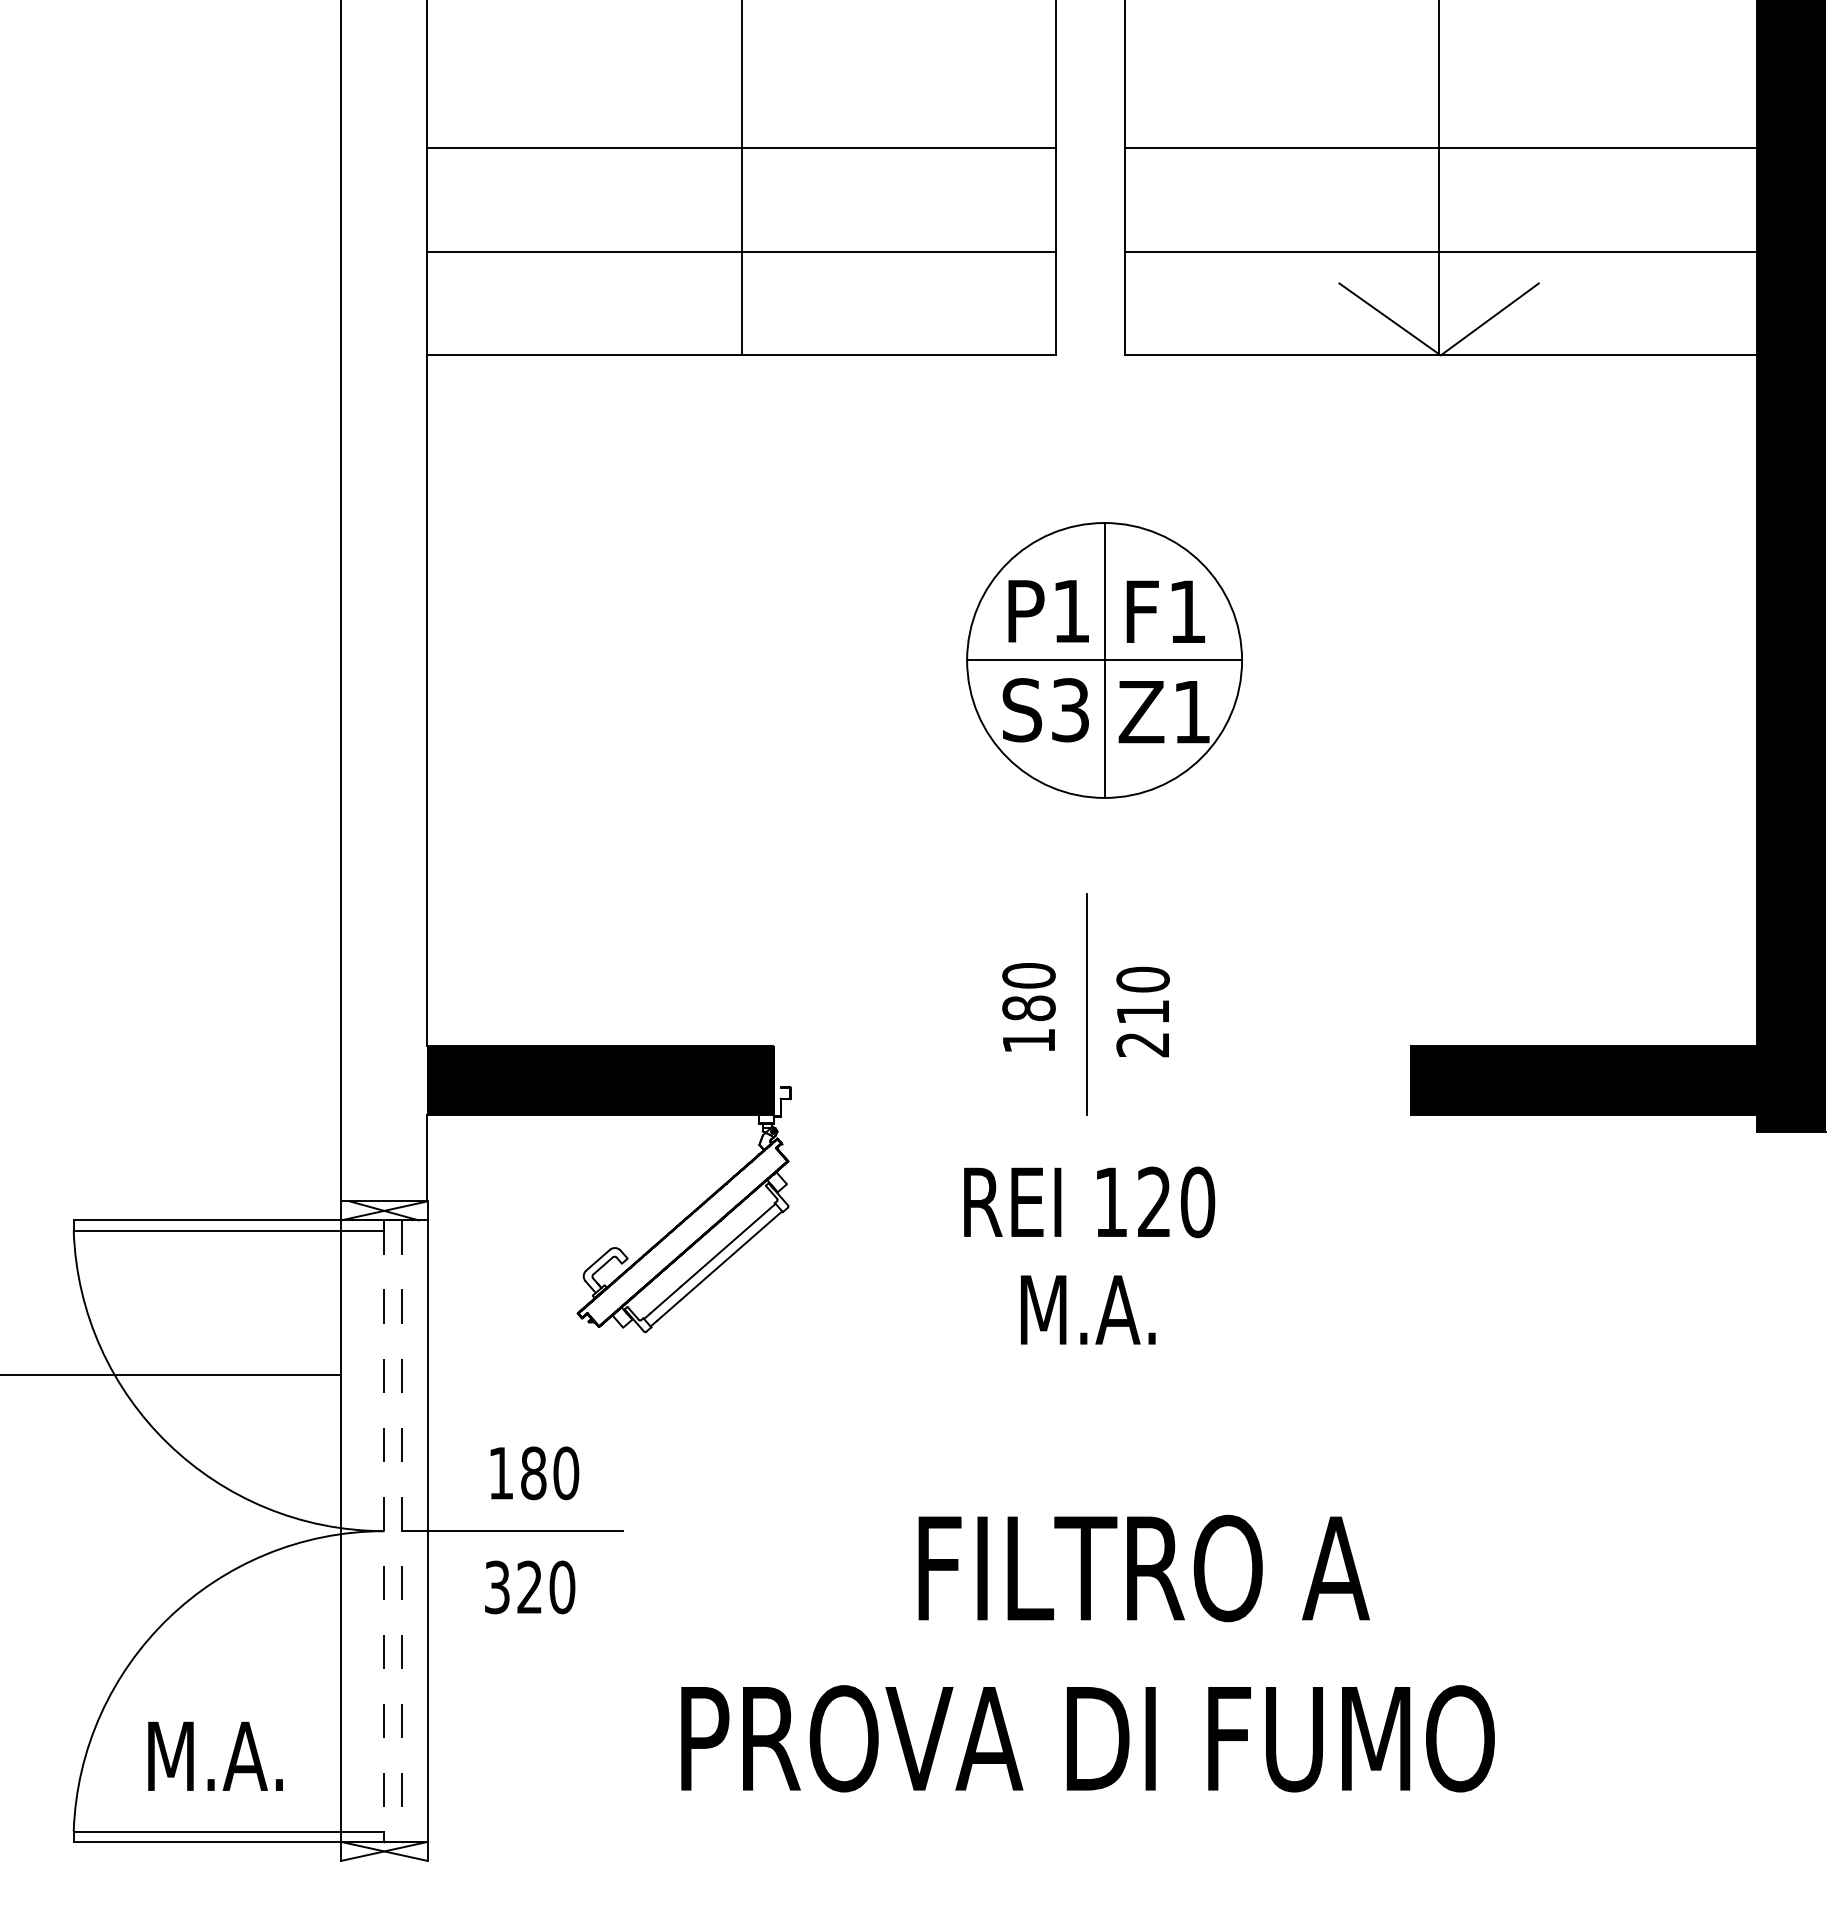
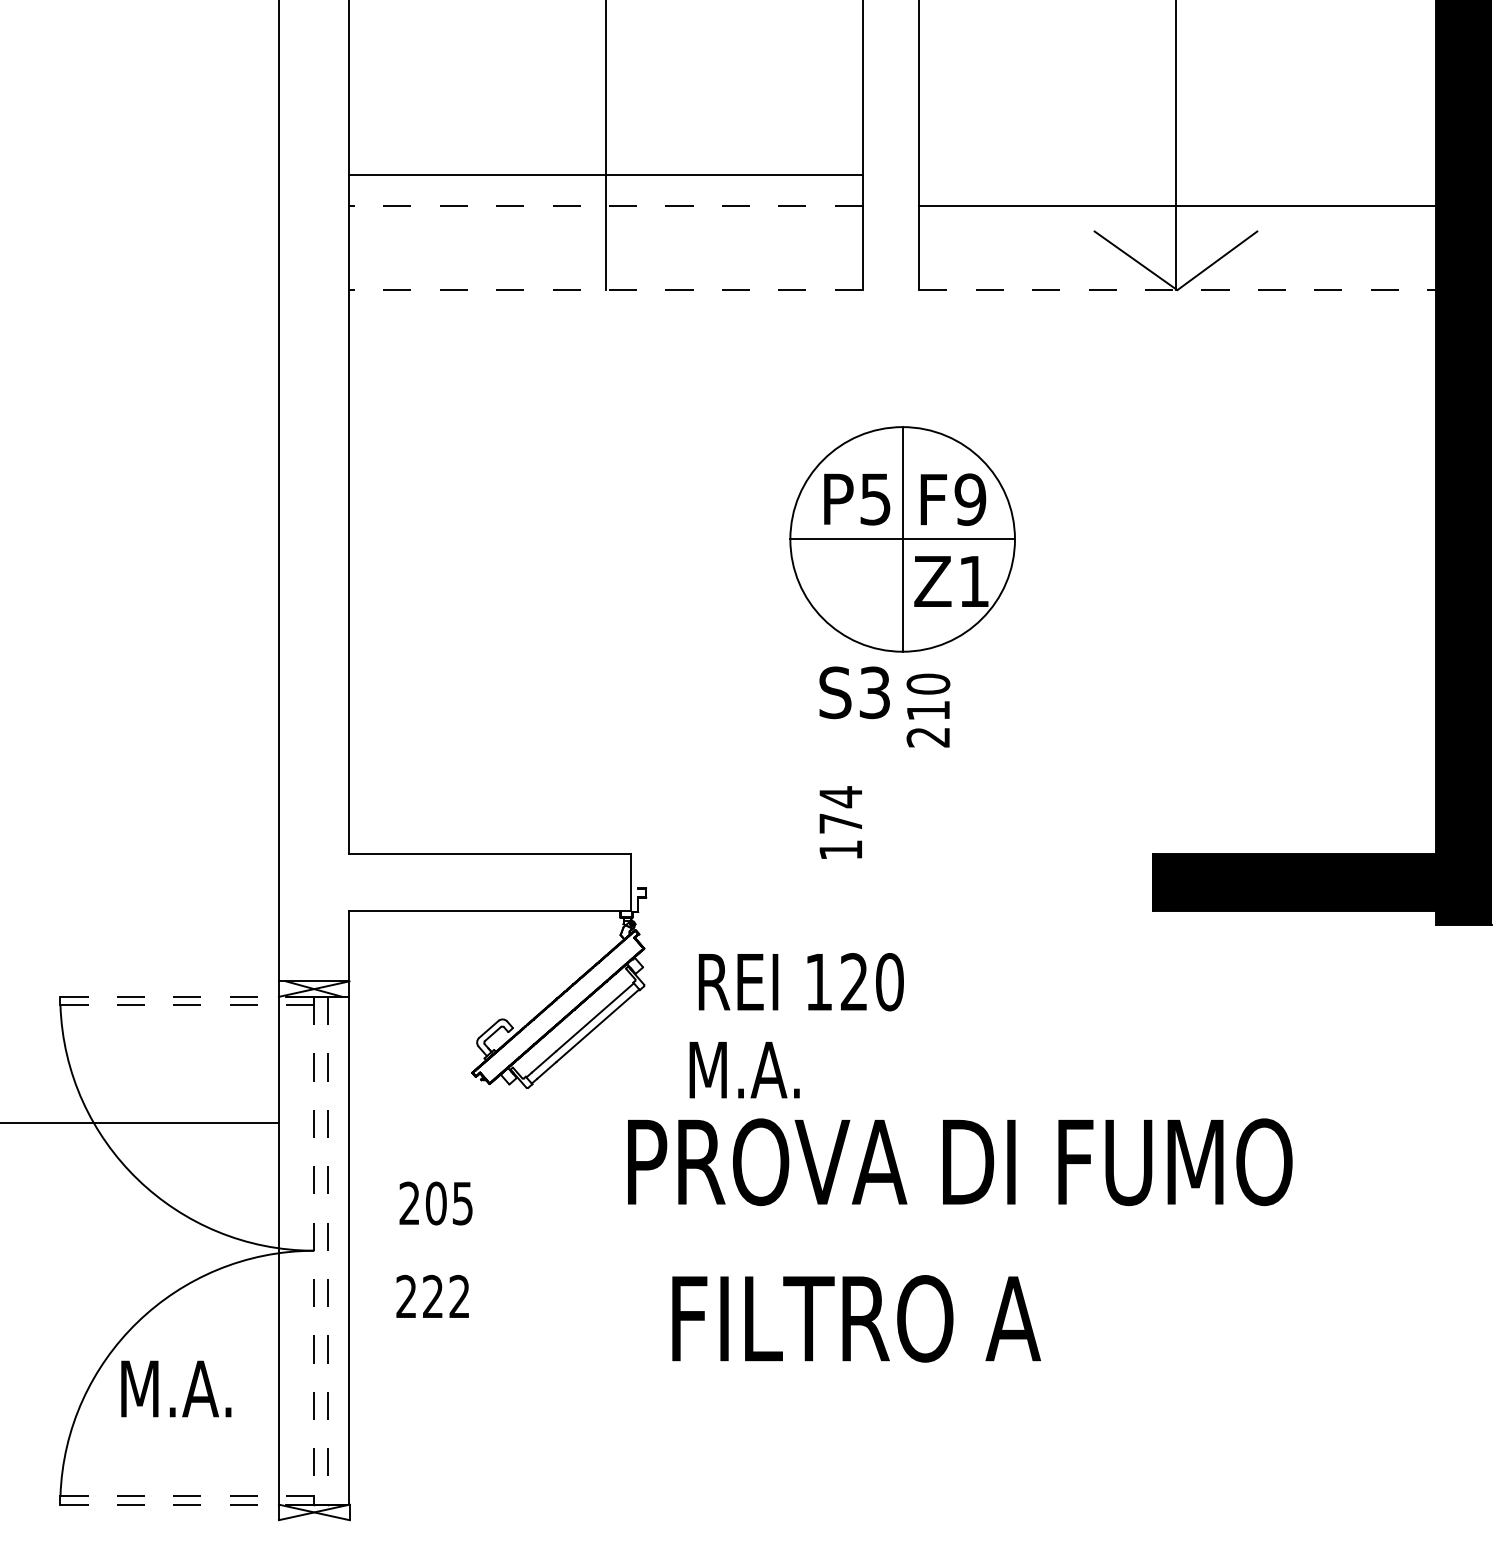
line: (741, 148) -> (606, 175), moved
line: (1440, 148) -> (1177, 121), removed
line: (741, 251) -> (606, 205), solid -> dashed
line: (741, 355) -> (606, 290), solid -> dashed
line: (1440, 355) -> (1177, 290), solid -> dashed
text: (1071, 611) -> (875, 499), P1 -> P5
text: (1187, 611) -> (970, 499), F1 -> F9
text: (1045, 710) -> (854, 693), moved
text: (1028, 991) -> (840, 809), 180 -> 174
line: (1086, 1004) -> (887, 820), removed
text: (1142, 1011) -> (927, 710), moved
fill: (600, 1080) -> (490, 882), removed
text: (1089, 1202) -> (801, 982), moved
line: (229, 1220) -> (187, 996), solid -> dashed
line: (229, 1230) -> (187, 1005), solid -> dashed
text: (1088, 1309) -> (744, 1069), moved
text: (533, 1473) -> (436, 1203), 180 -> 205
line: (511, 1531) -> (418, 1251), removed
text: (1143, 1568) -> (856, 1318), moved
text: (530, 1587) -> (433, 1296), 320 -> 222
text: (1087, 1738) -> (959, 1161), moved
text: (215, 1755) -> (176, 1388), moved
line: (229, 1831) -> (187, 1496), solid -> dashed
line: (229, 1841) -> (187, 1504), solid -> dashed

